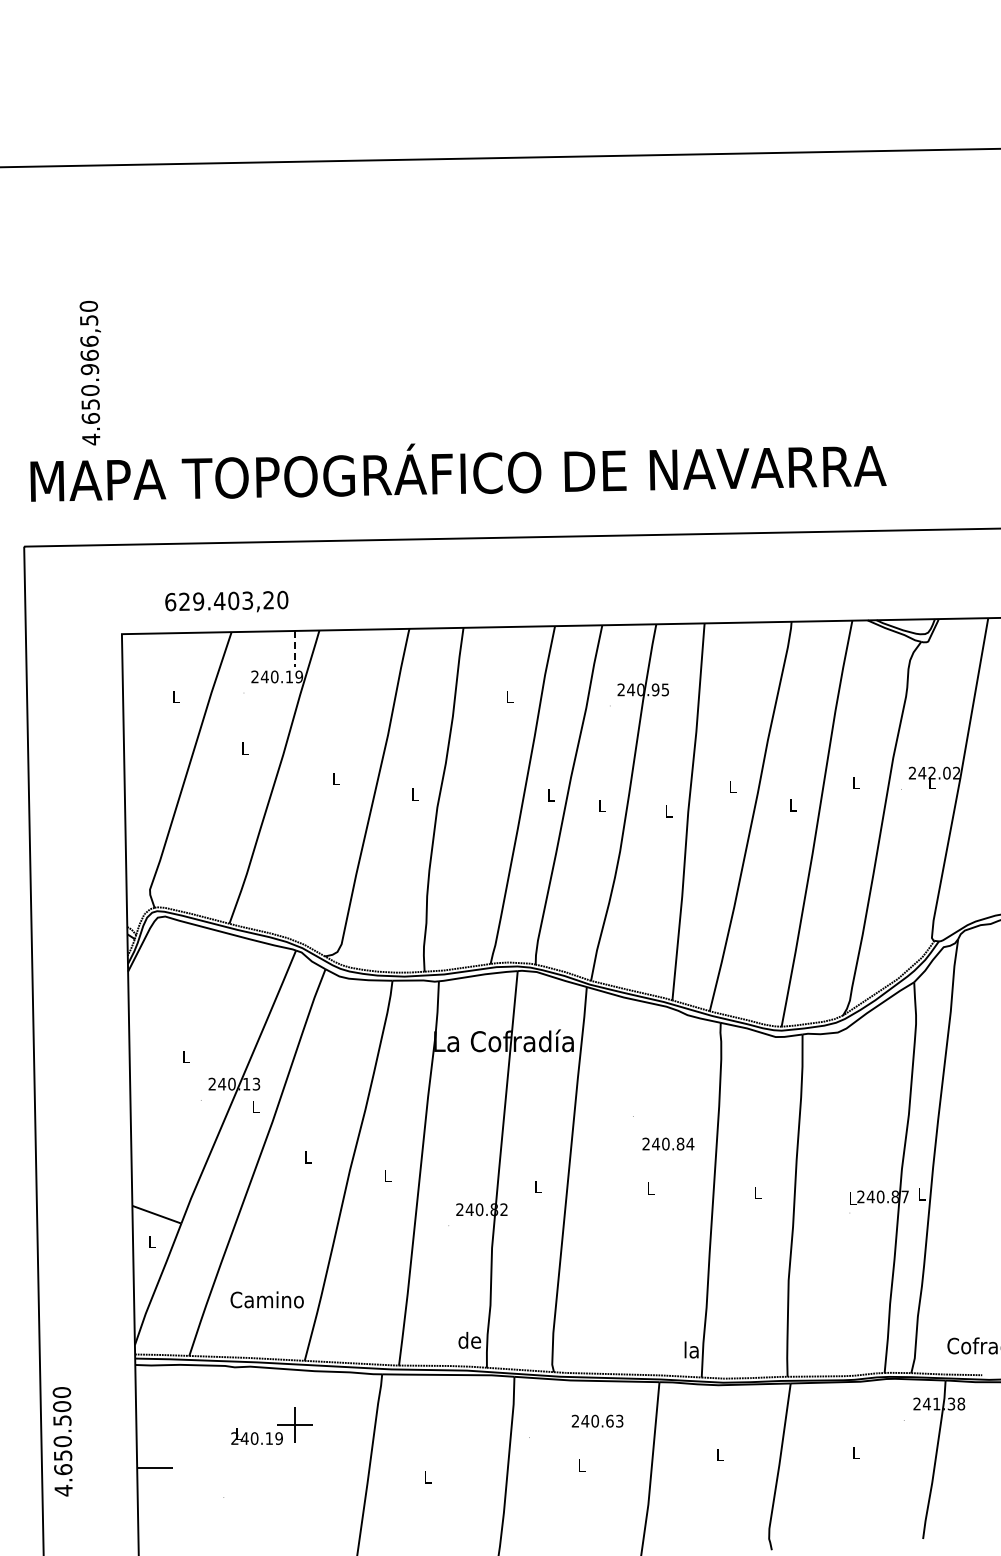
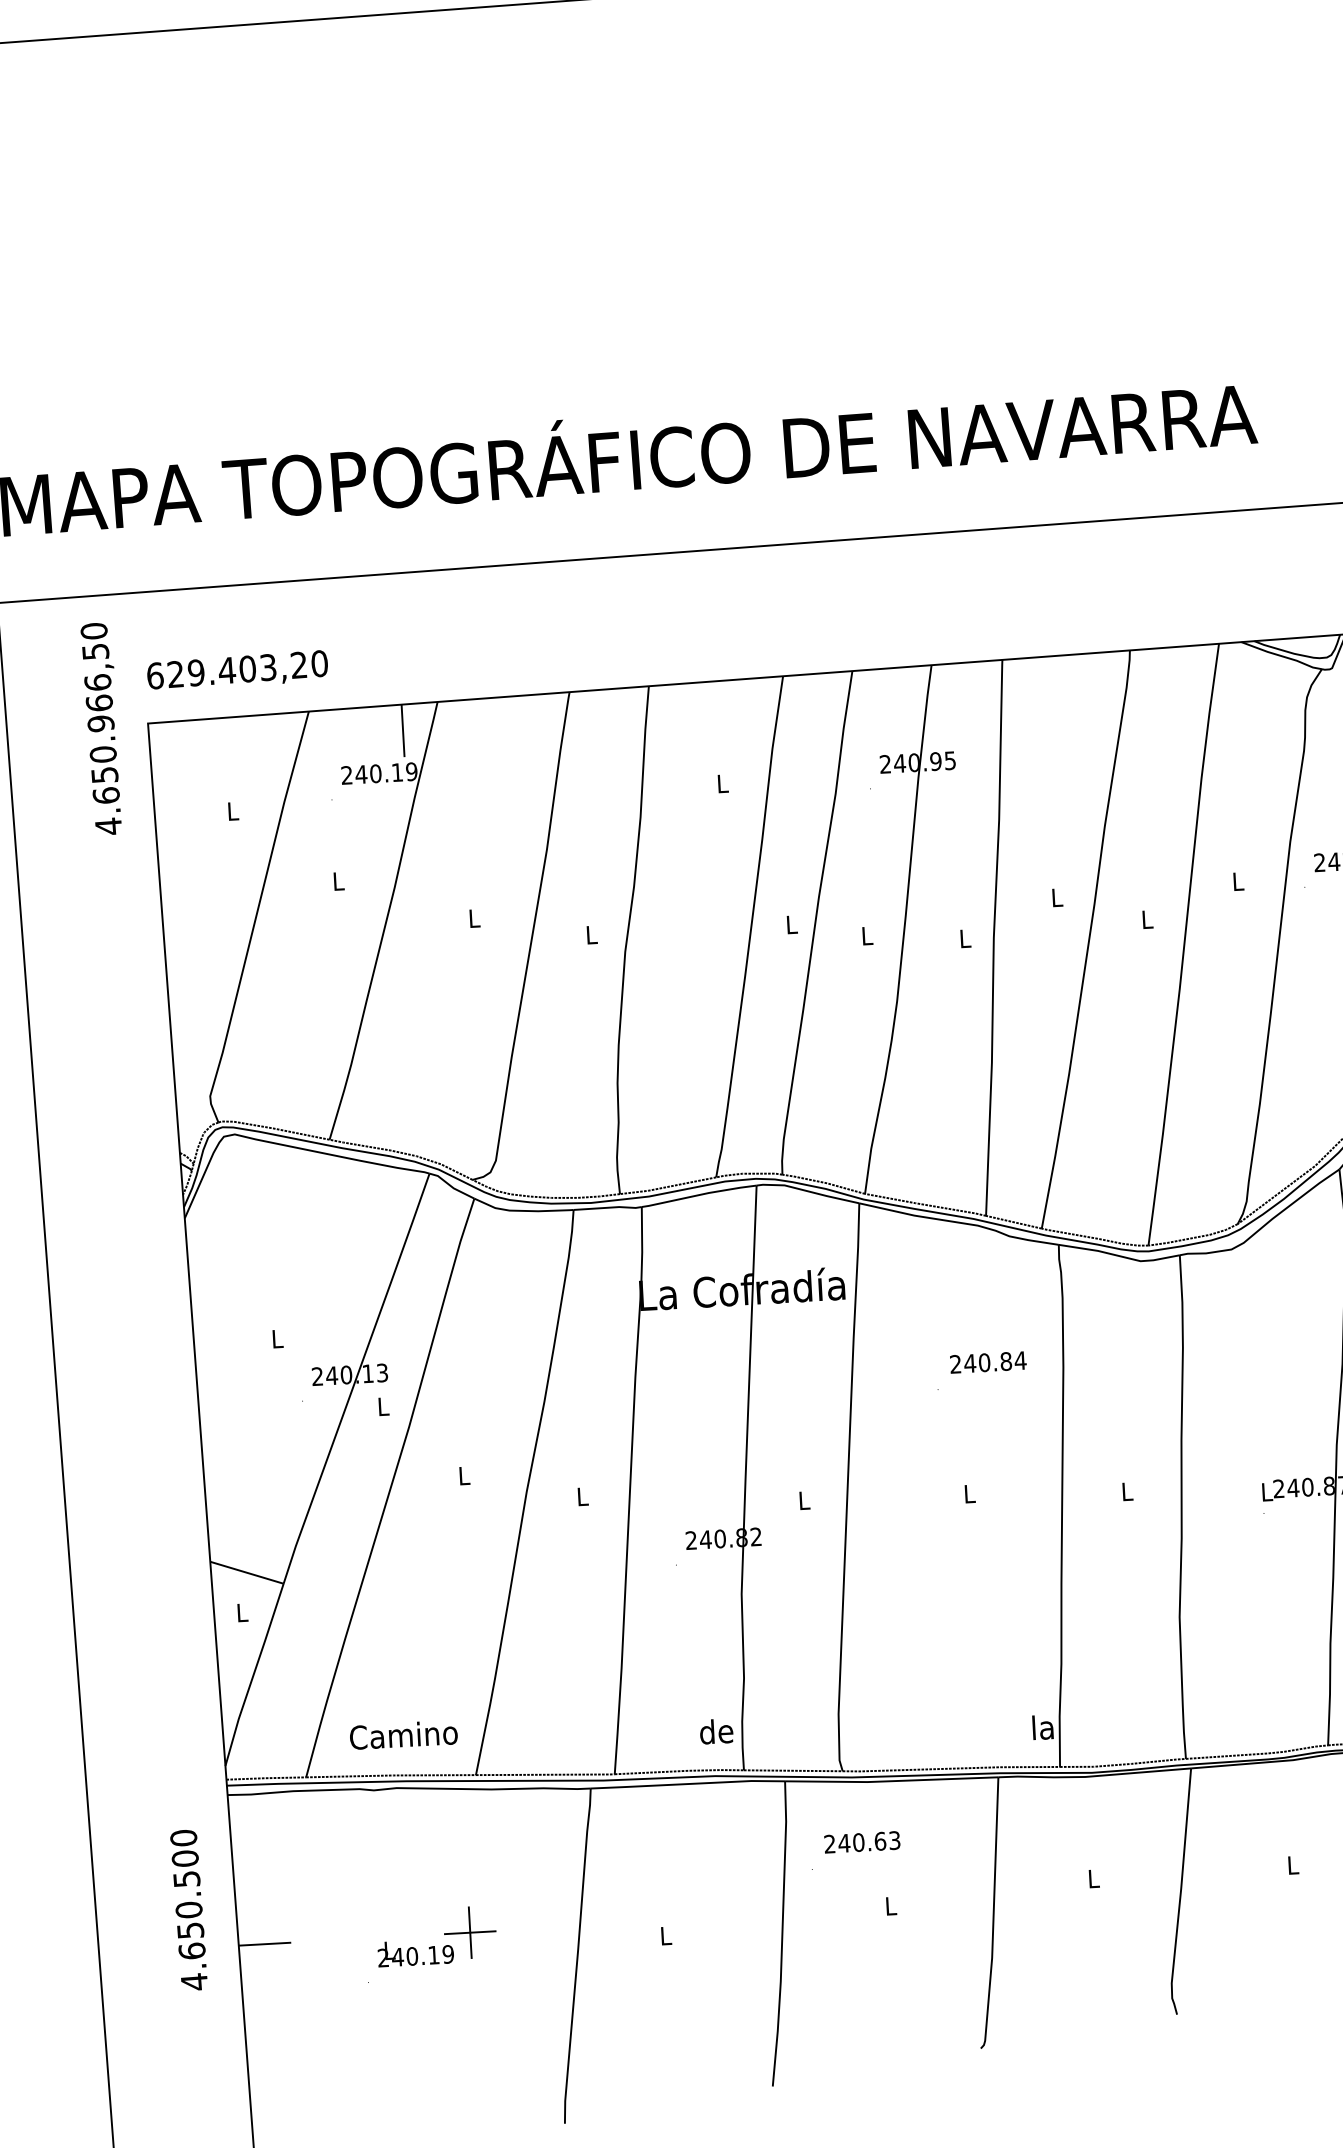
text: (89, 373) -> (100, 729), moved
text: (226, 601) -> (237, 670), moved
line: (294, 648) -> (402, 730), dashed -> solid
text: (668, 1143) -> (988, 1361), moved
text: (266, 1299) -> (402, 1734), moved
text: (597, 1420) -> (862, 1841), moved
part: (271, 1425) -> (436, 1935), moved
text: (62, 1441) -> (188, 1909), moved

